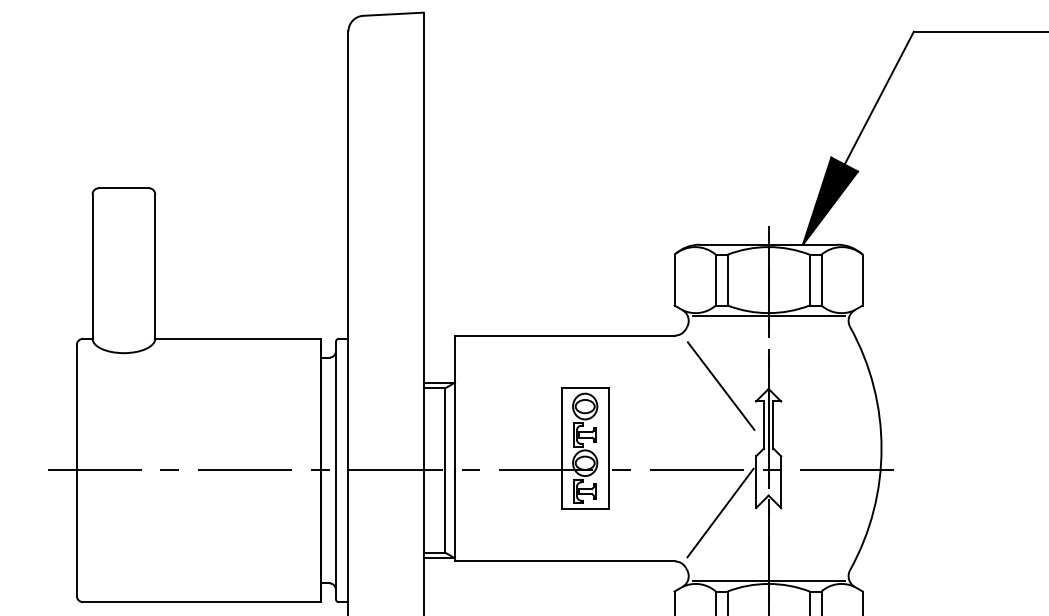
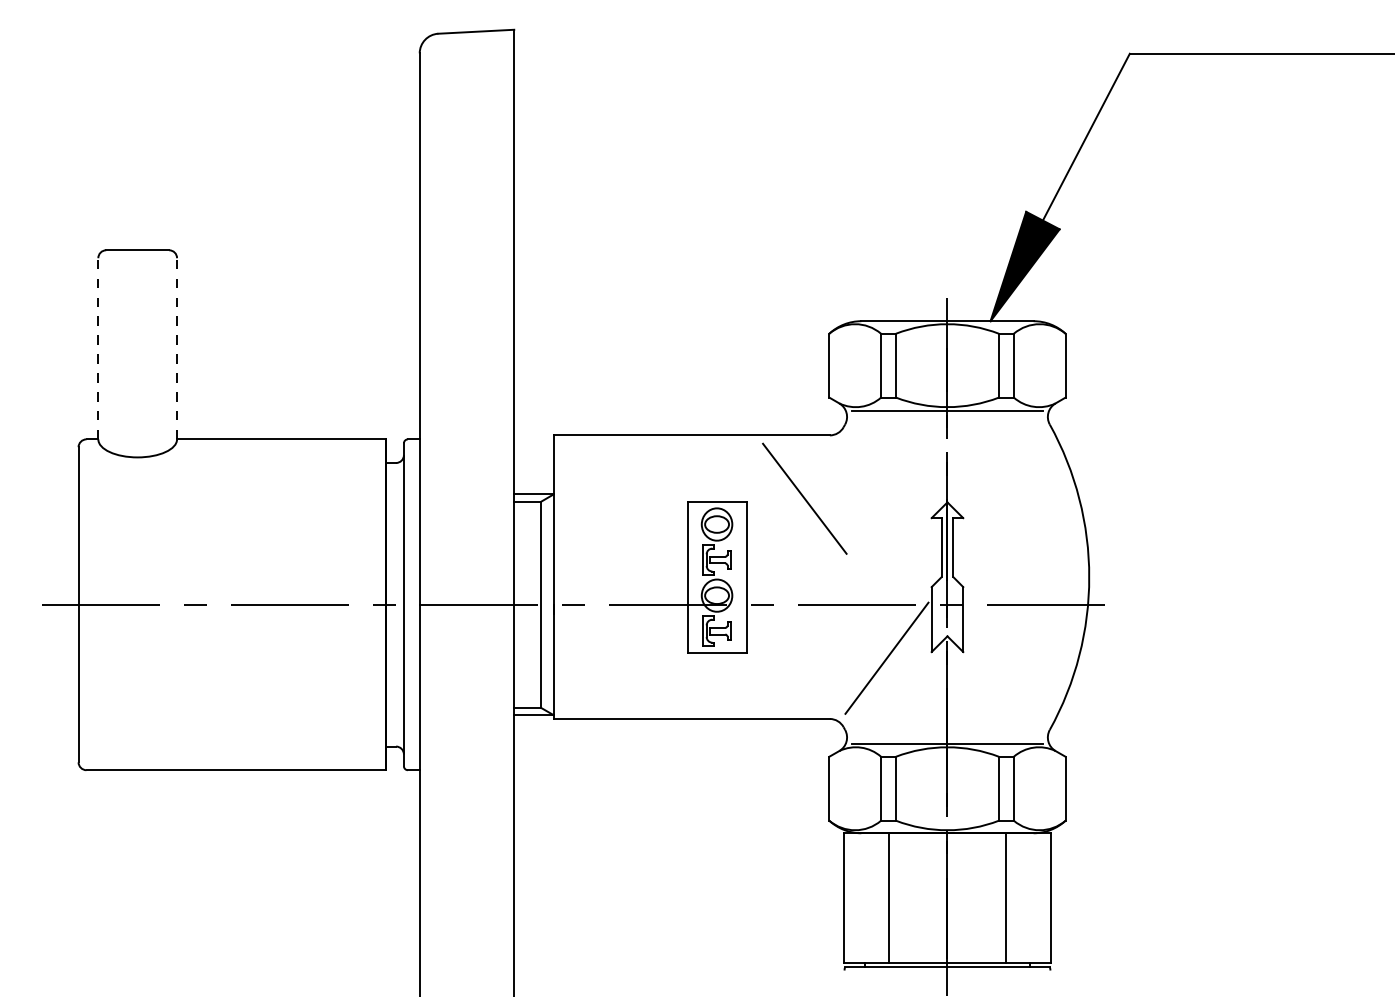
line: (92, 266) -> (98, 348), solid -> dashed
line: (155, 266) -> (177, 348), solid -> dashed
line: (720, 385) -> (804, 498), moved

